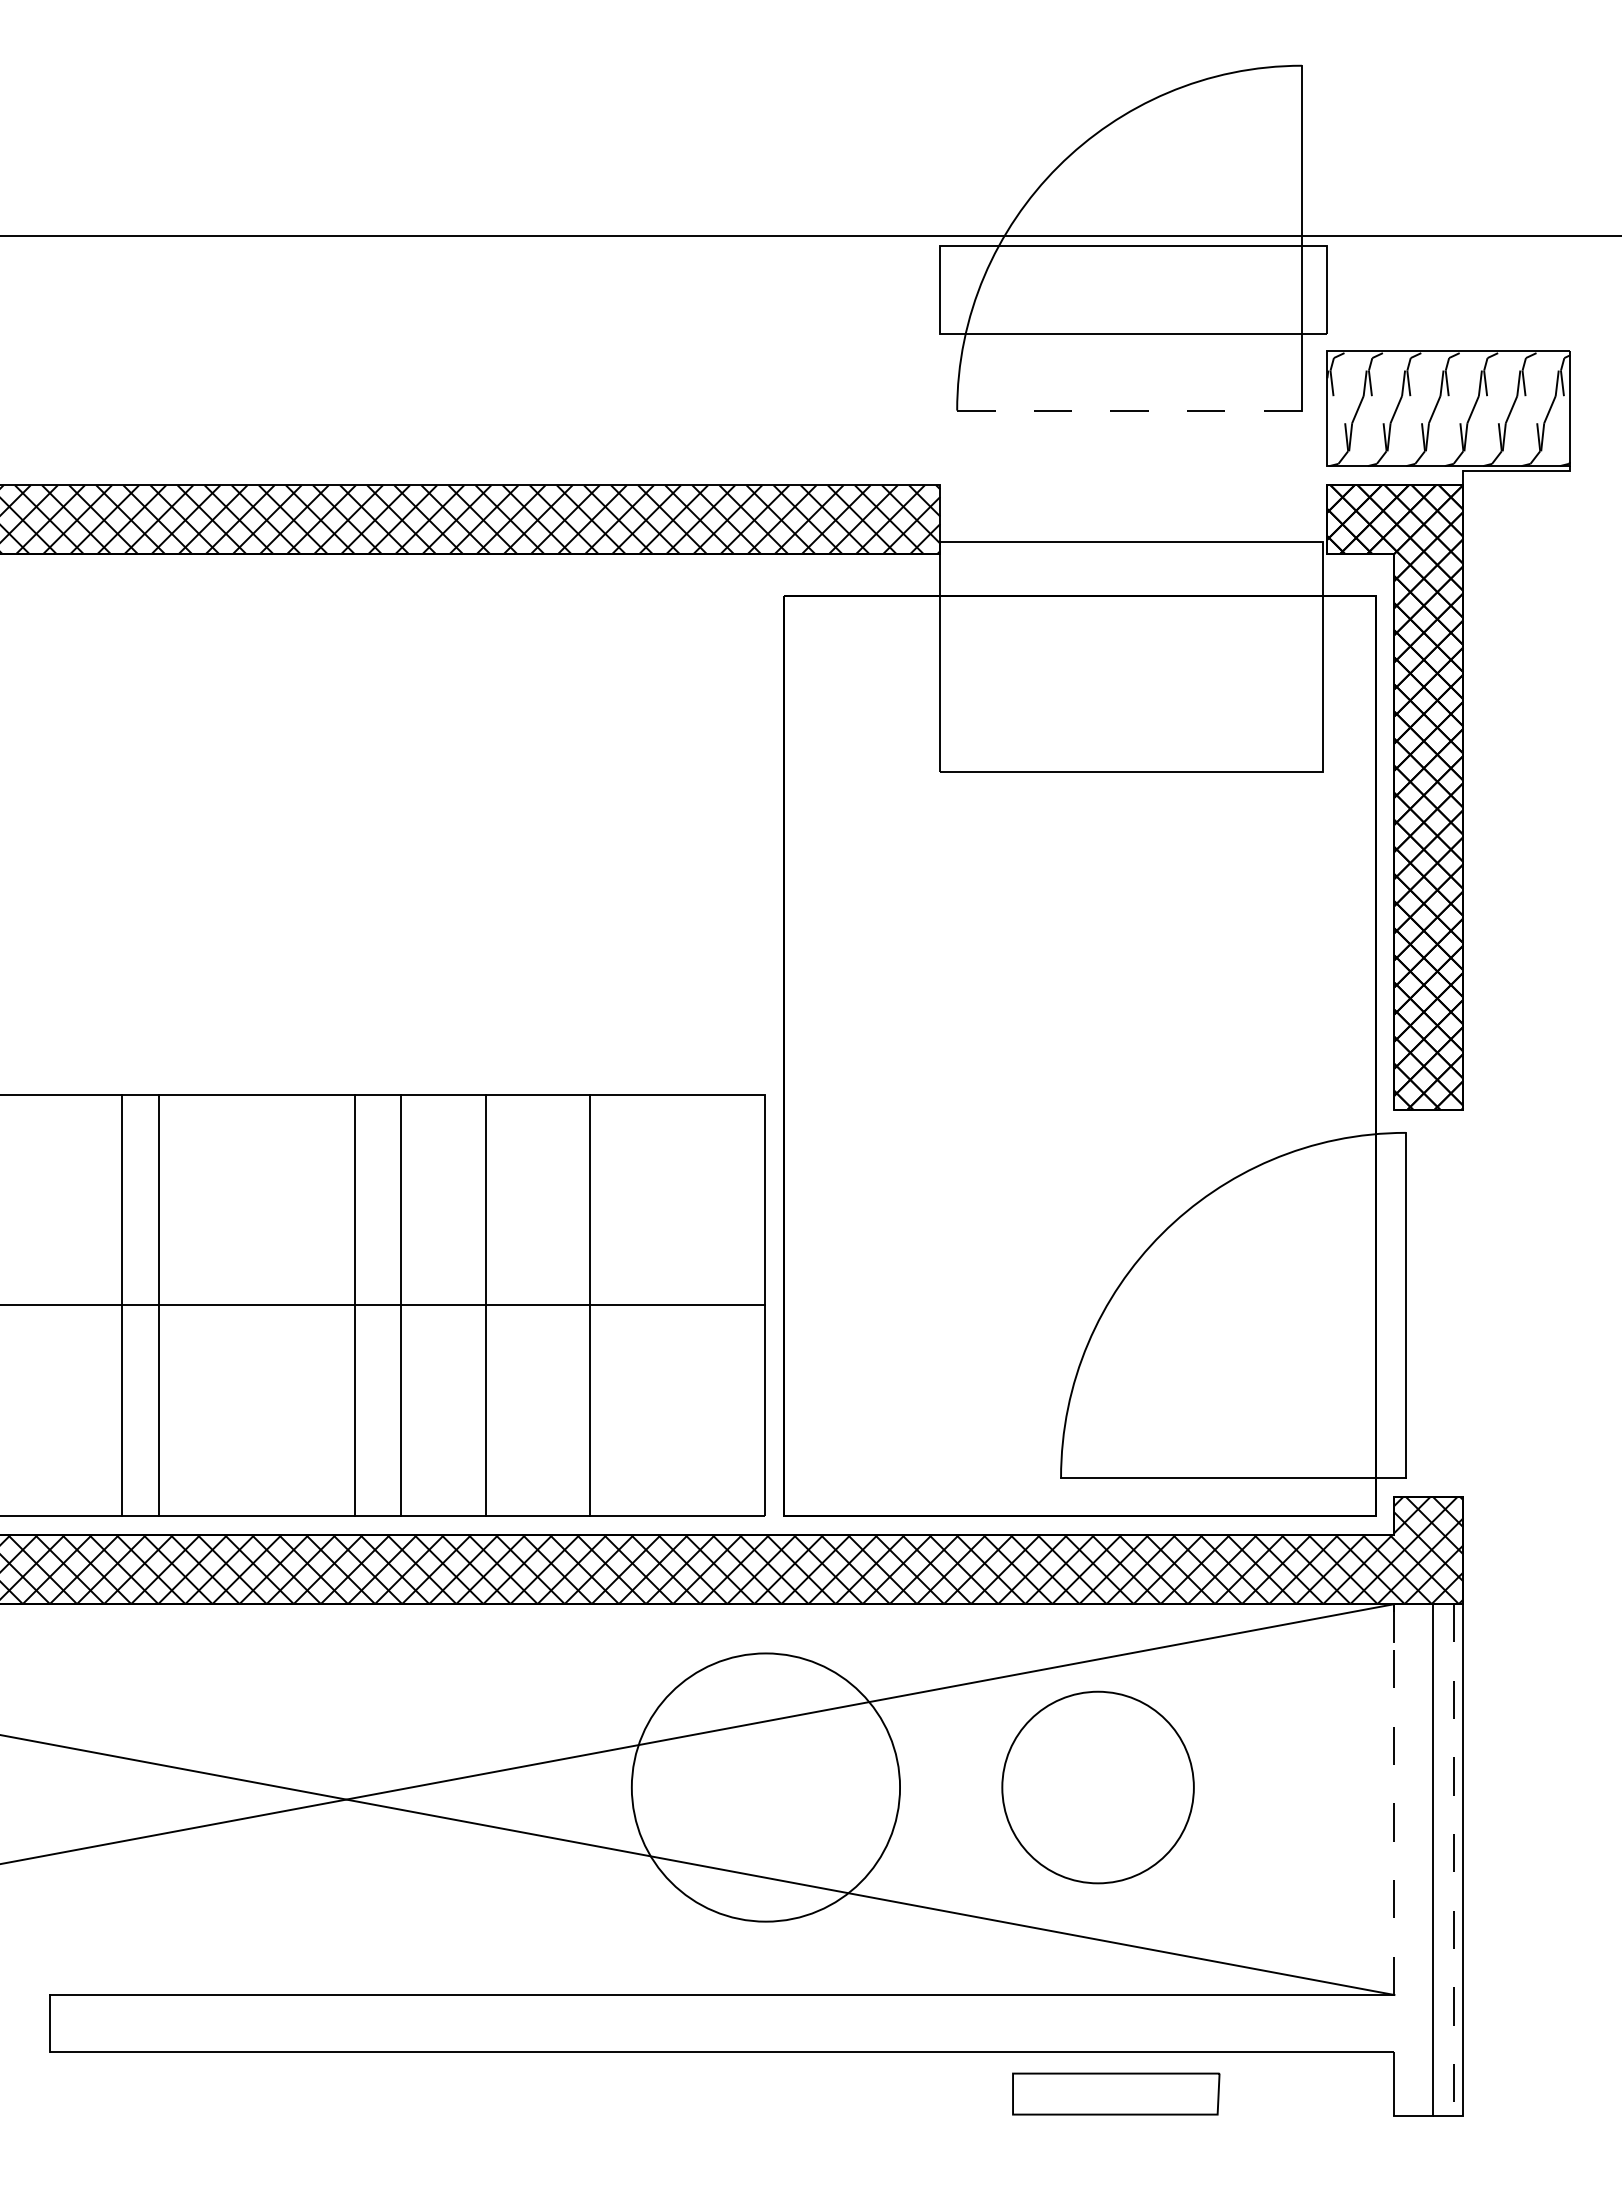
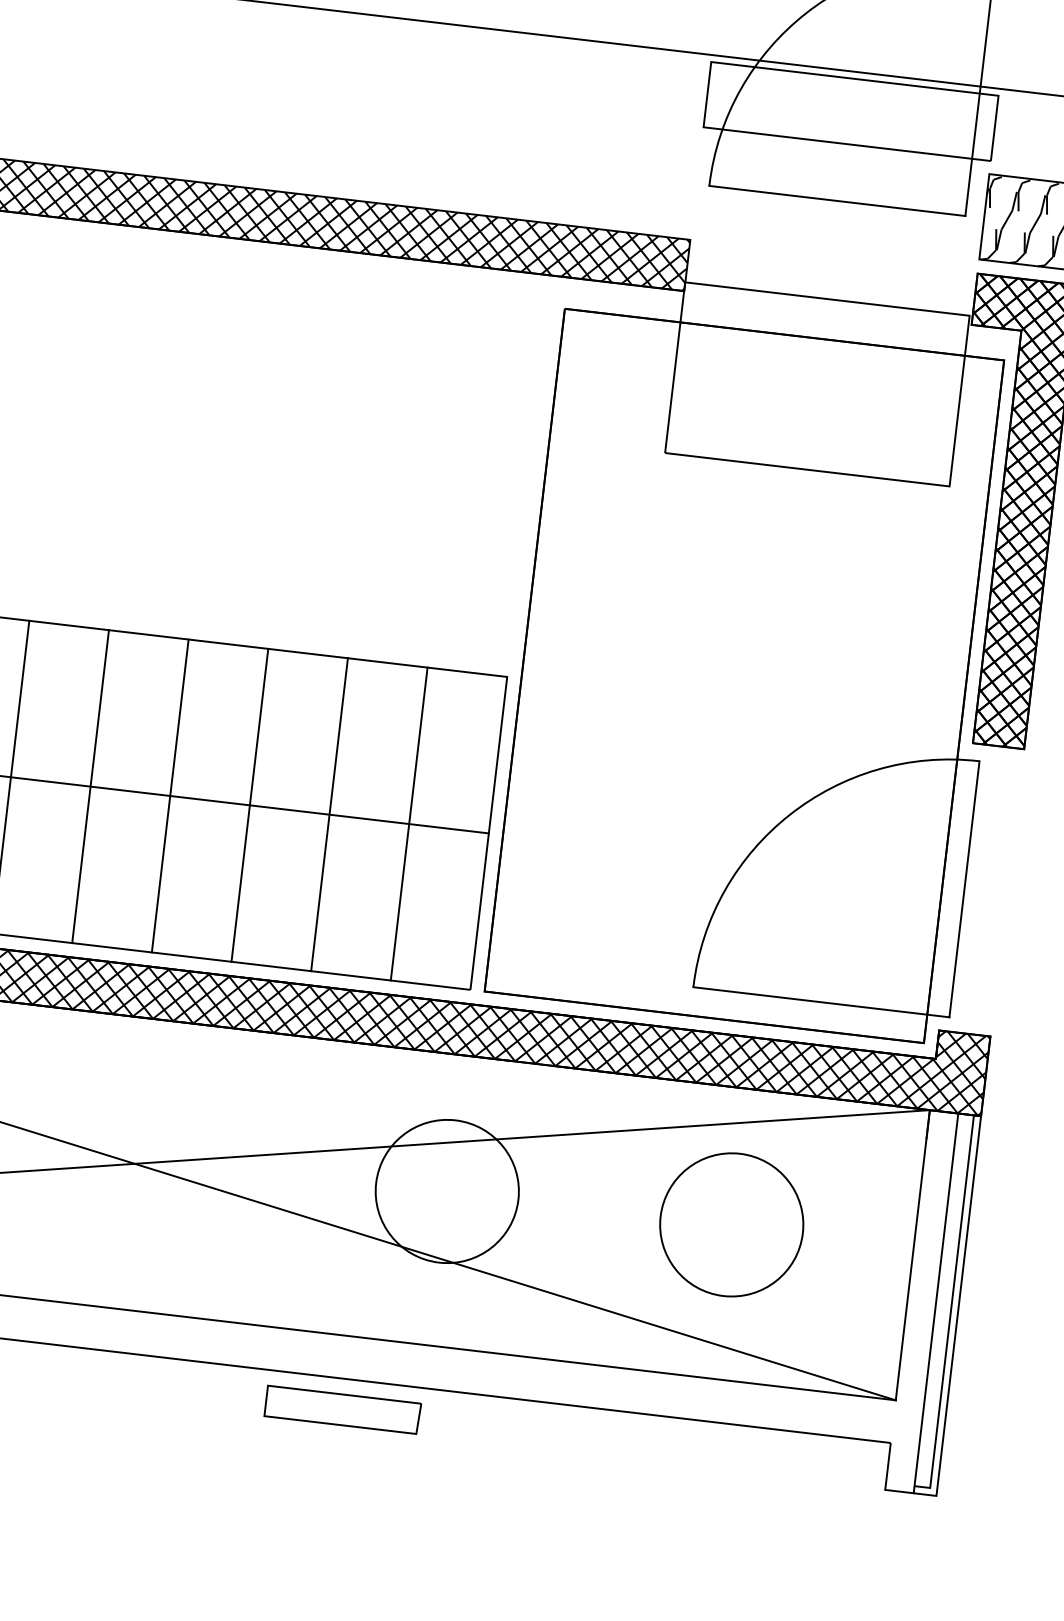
line: (1129, 410) -> (837, 200), dashed -> solid
line: (158, 1305) -> (90, 786), moved
line: (355, 1305) -> (249, 805), moved
line: (401, 1305) -> (170, 796), moved
line: (485, 1305) -> (329, 814), moved
line: (589, 1305) -> (408, 824), moved
circle: (765, 1787) -> (446, 1191), size x0.71
circle: (1097, 1787) -> (731, 1224), moved
line: (1394, 1799) -> (912, 1255), dashed -> solid
line: (1453, 1867) -> (950, 1310), dashed -> solid
part: (1116, 2093) -> (343, 1409), moved

